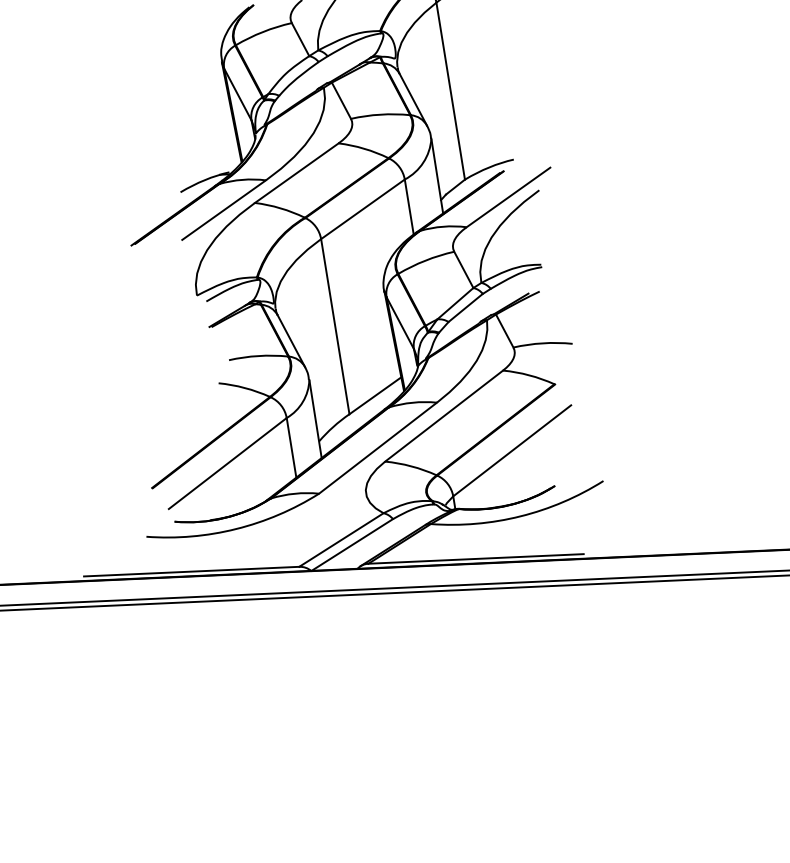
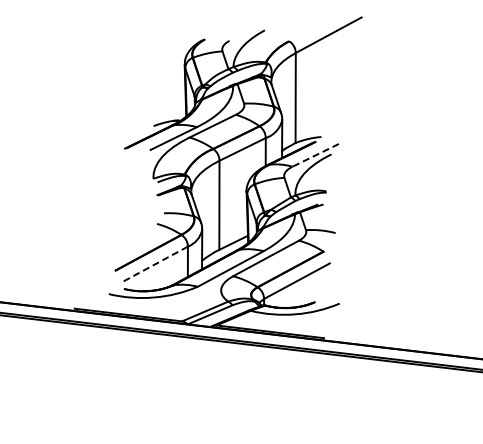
line: (508, 197) -> (315, 155), solid -> dashed
line: (226, 463) -> (154, 264), solid -> dashed

